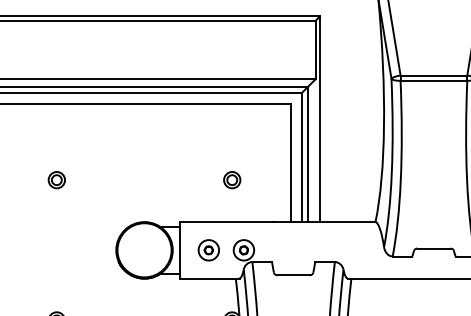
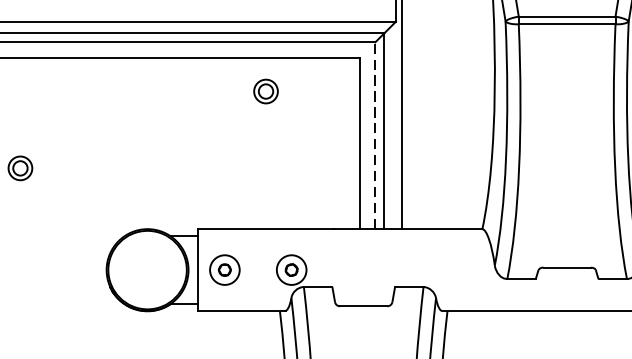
line: (301, 157) -> (375, 135), solid -> dashed
part: (232, 180) -> (266, 92), moved
part: (208, 250) -> (224, 270), moved

